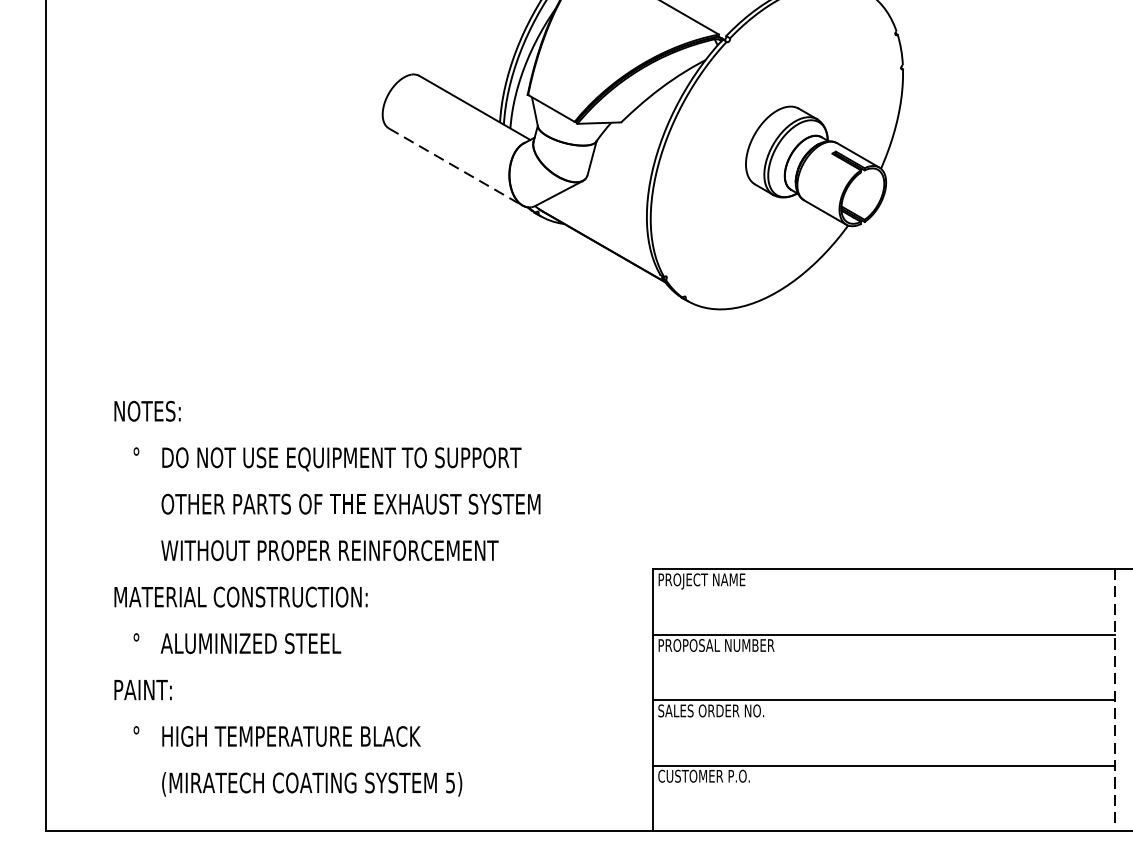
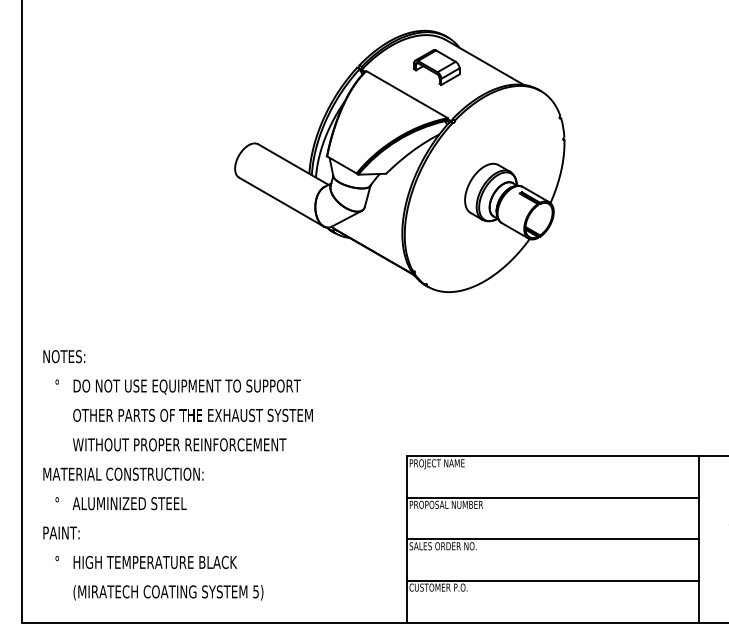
line: (455, 167) -> (281, 202), dashed -> solid
text: (326, 599) -> (177, 475), moved
line: (1114, 700) -> (698, 539), dashed -> solid

